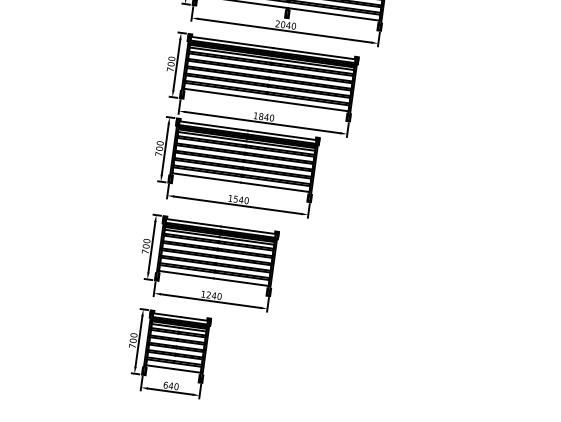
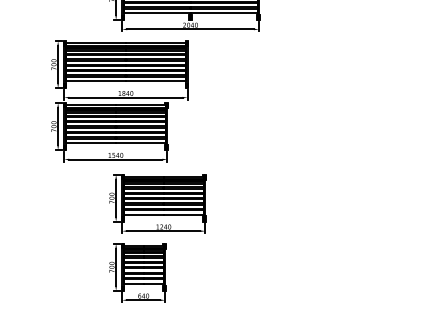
part: (253, 126) -> (119, 101), moved

